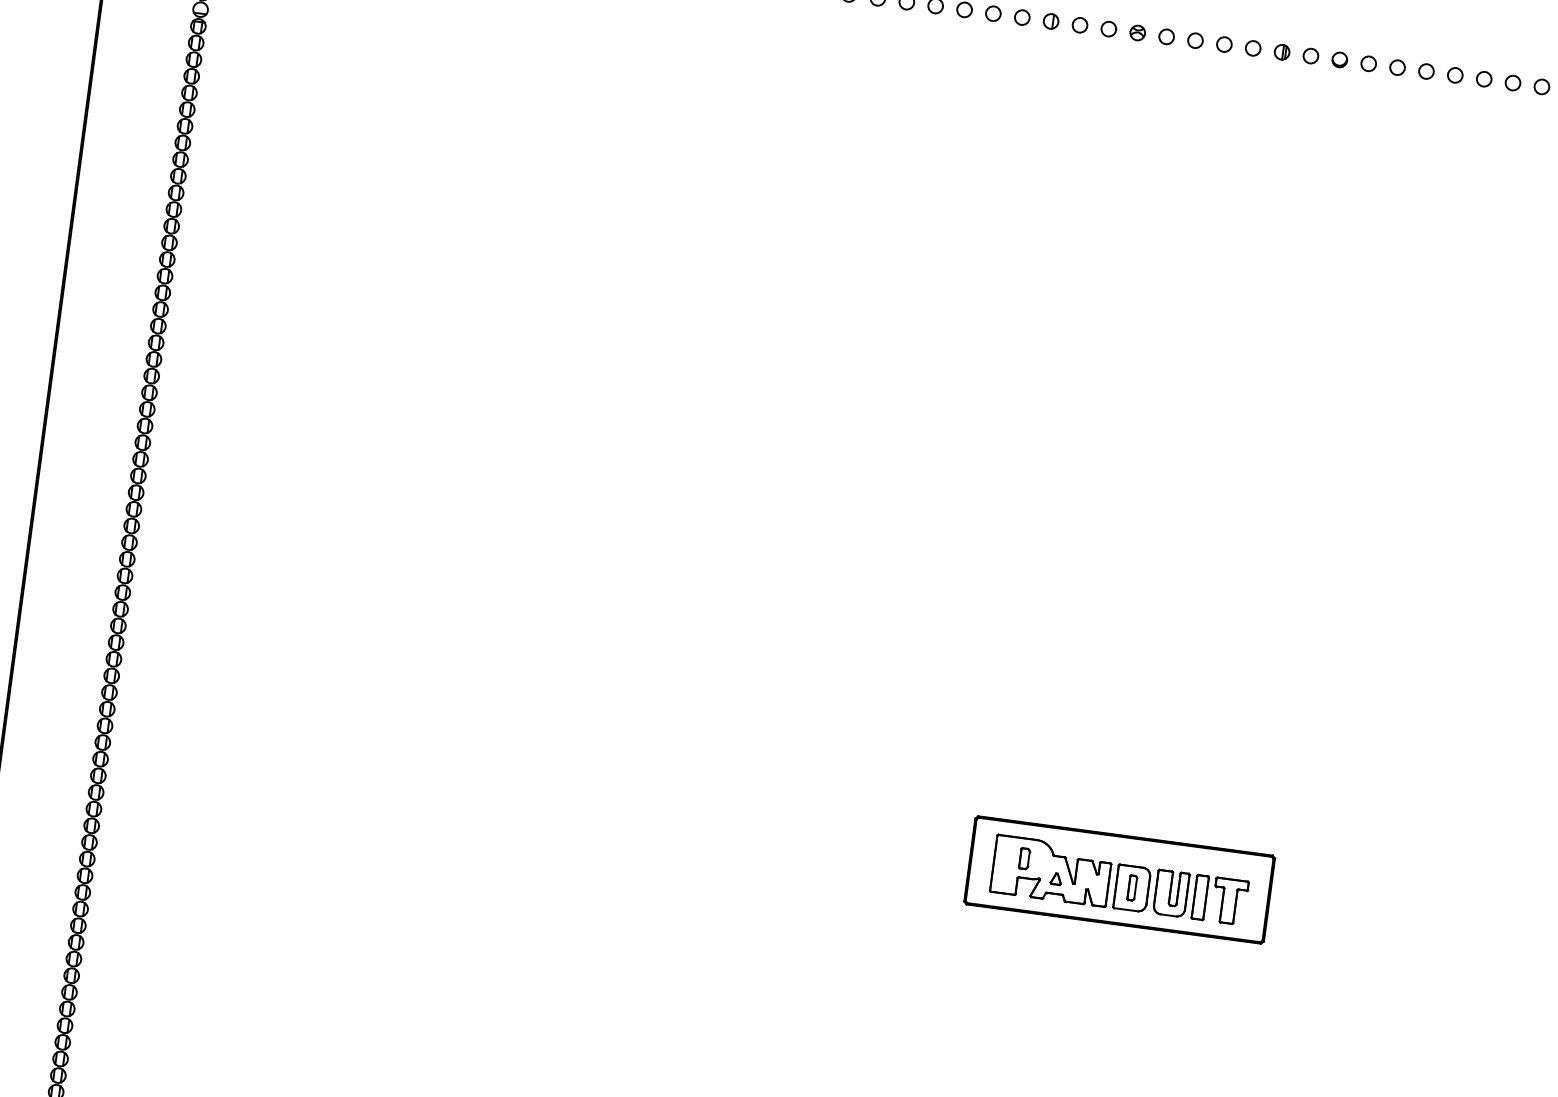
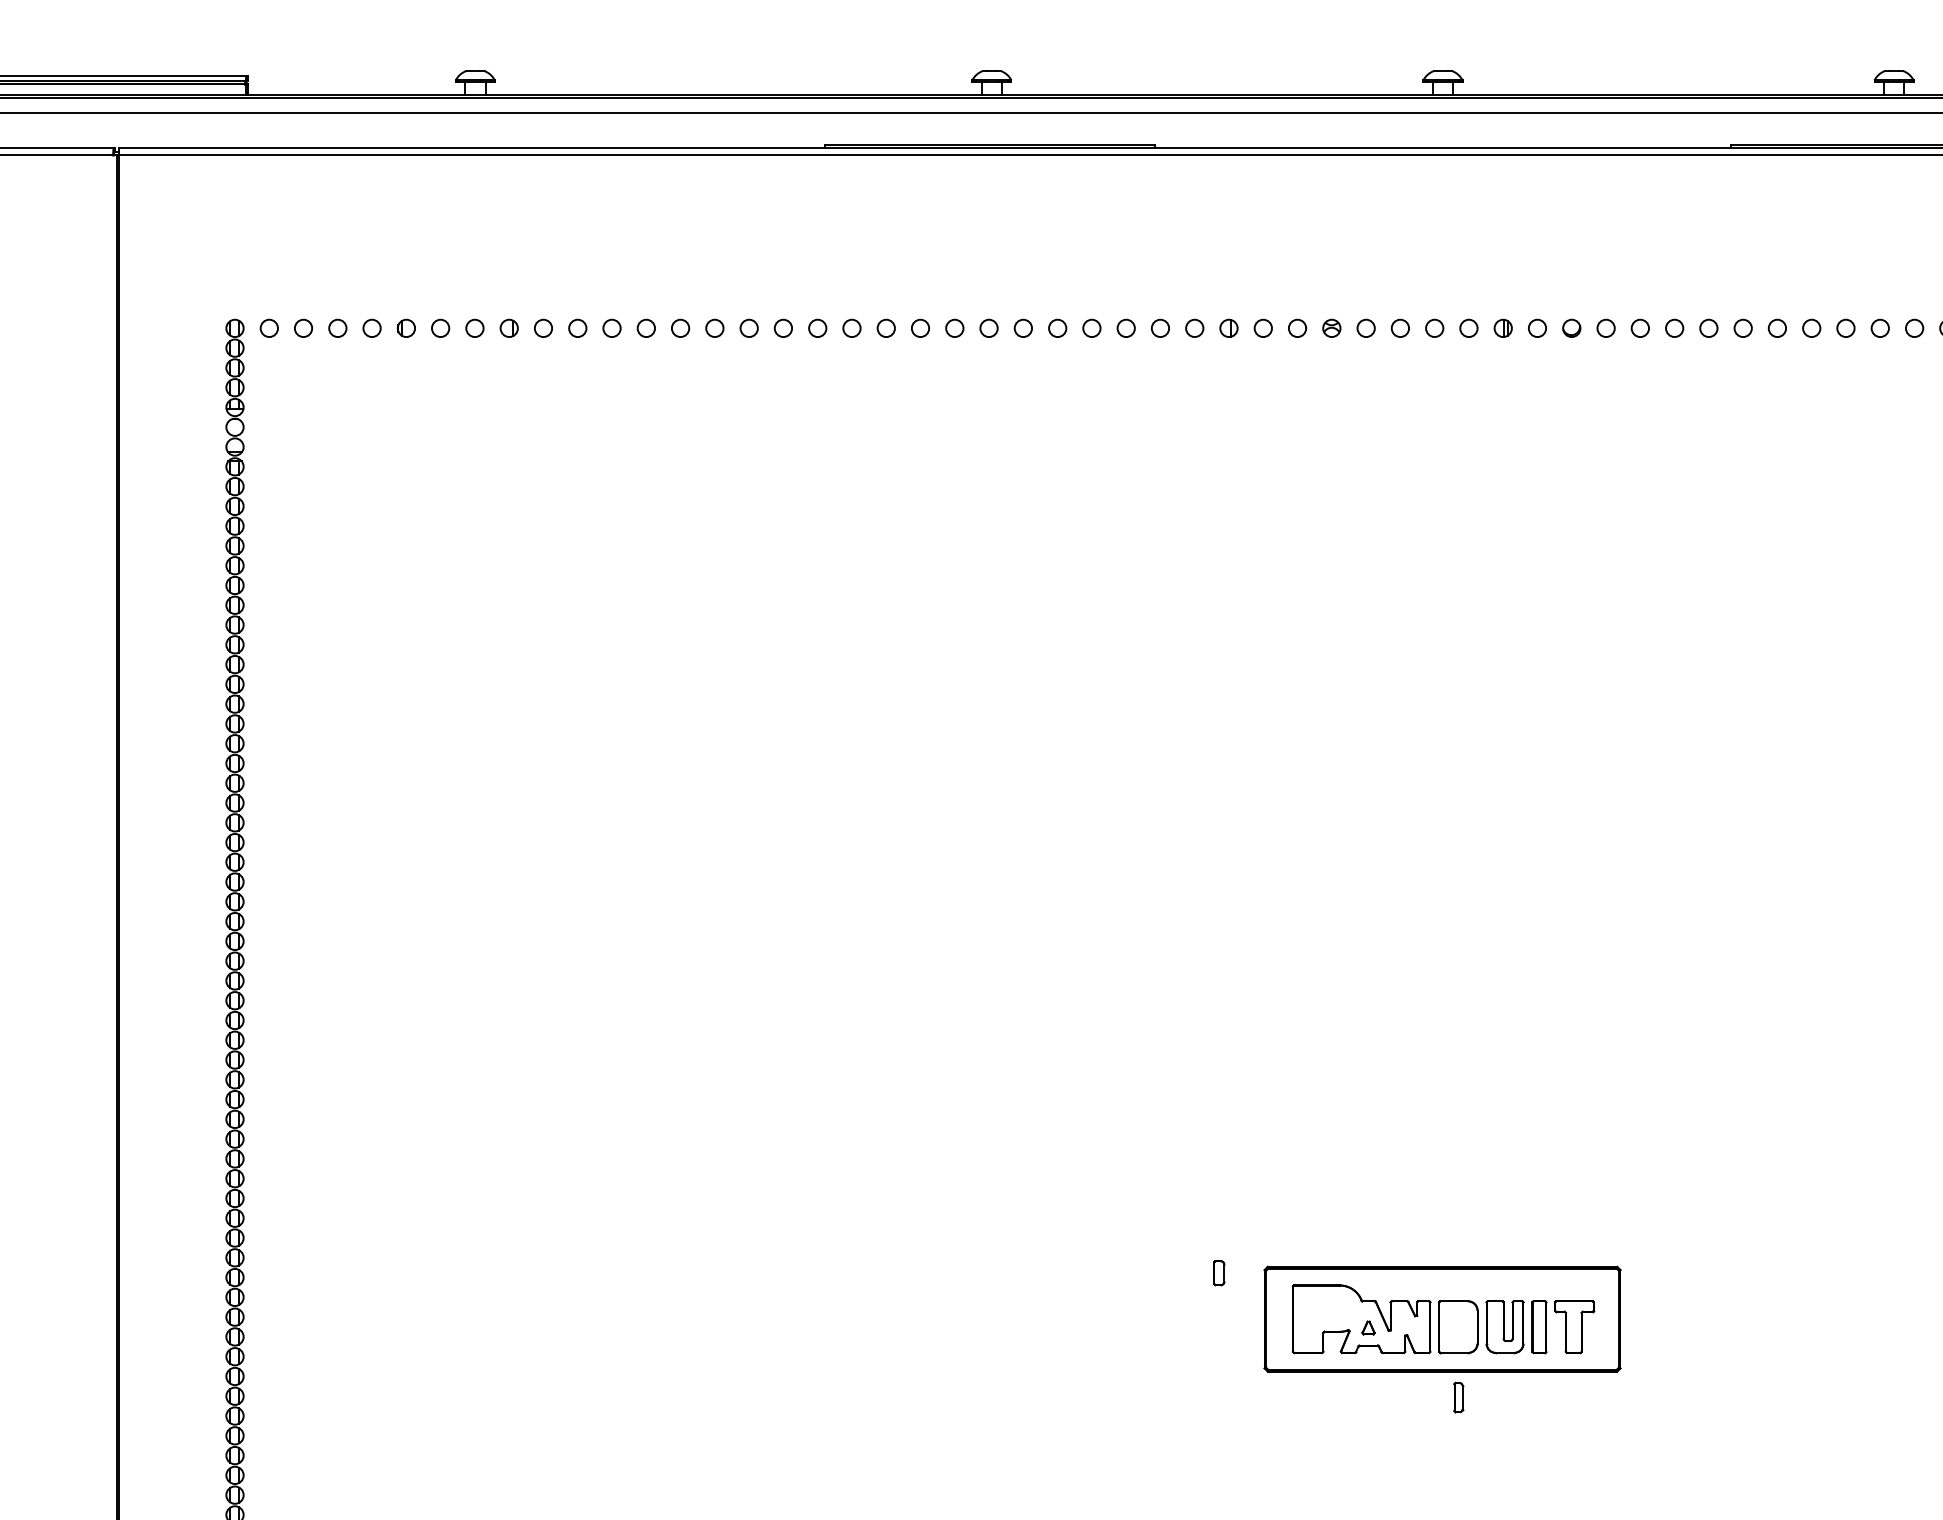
part: (1024, 858) -> (1219, 1273), moved
part: (1132, 887) -> (1458, 1397), moved

